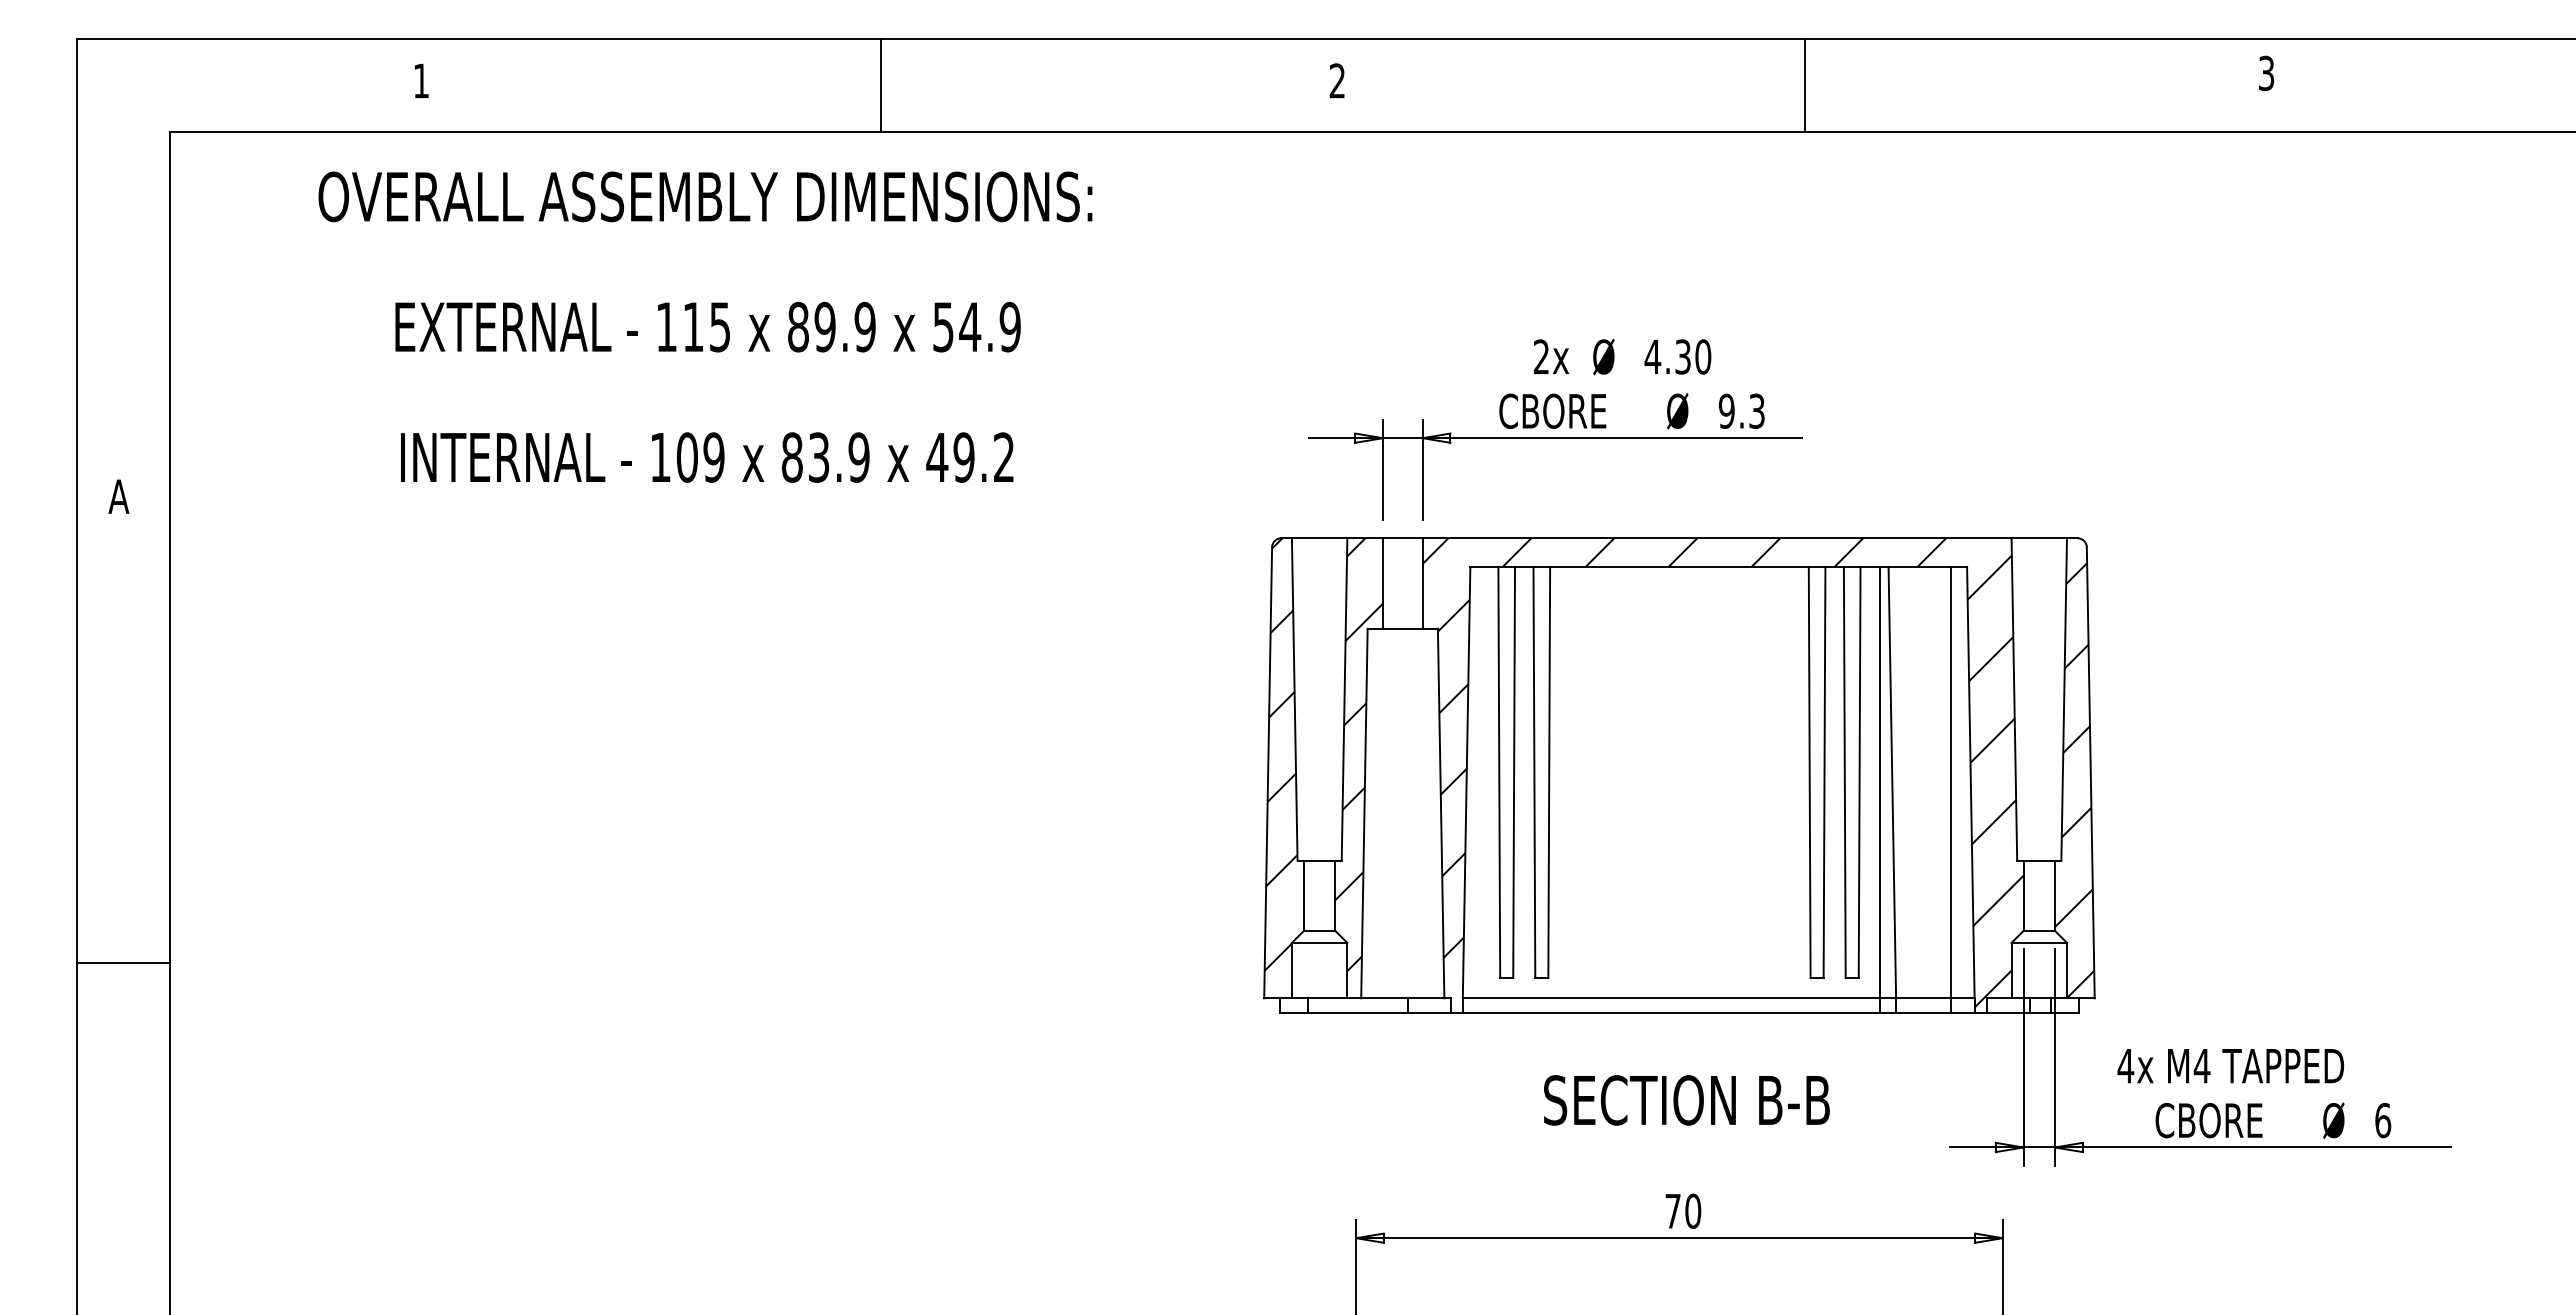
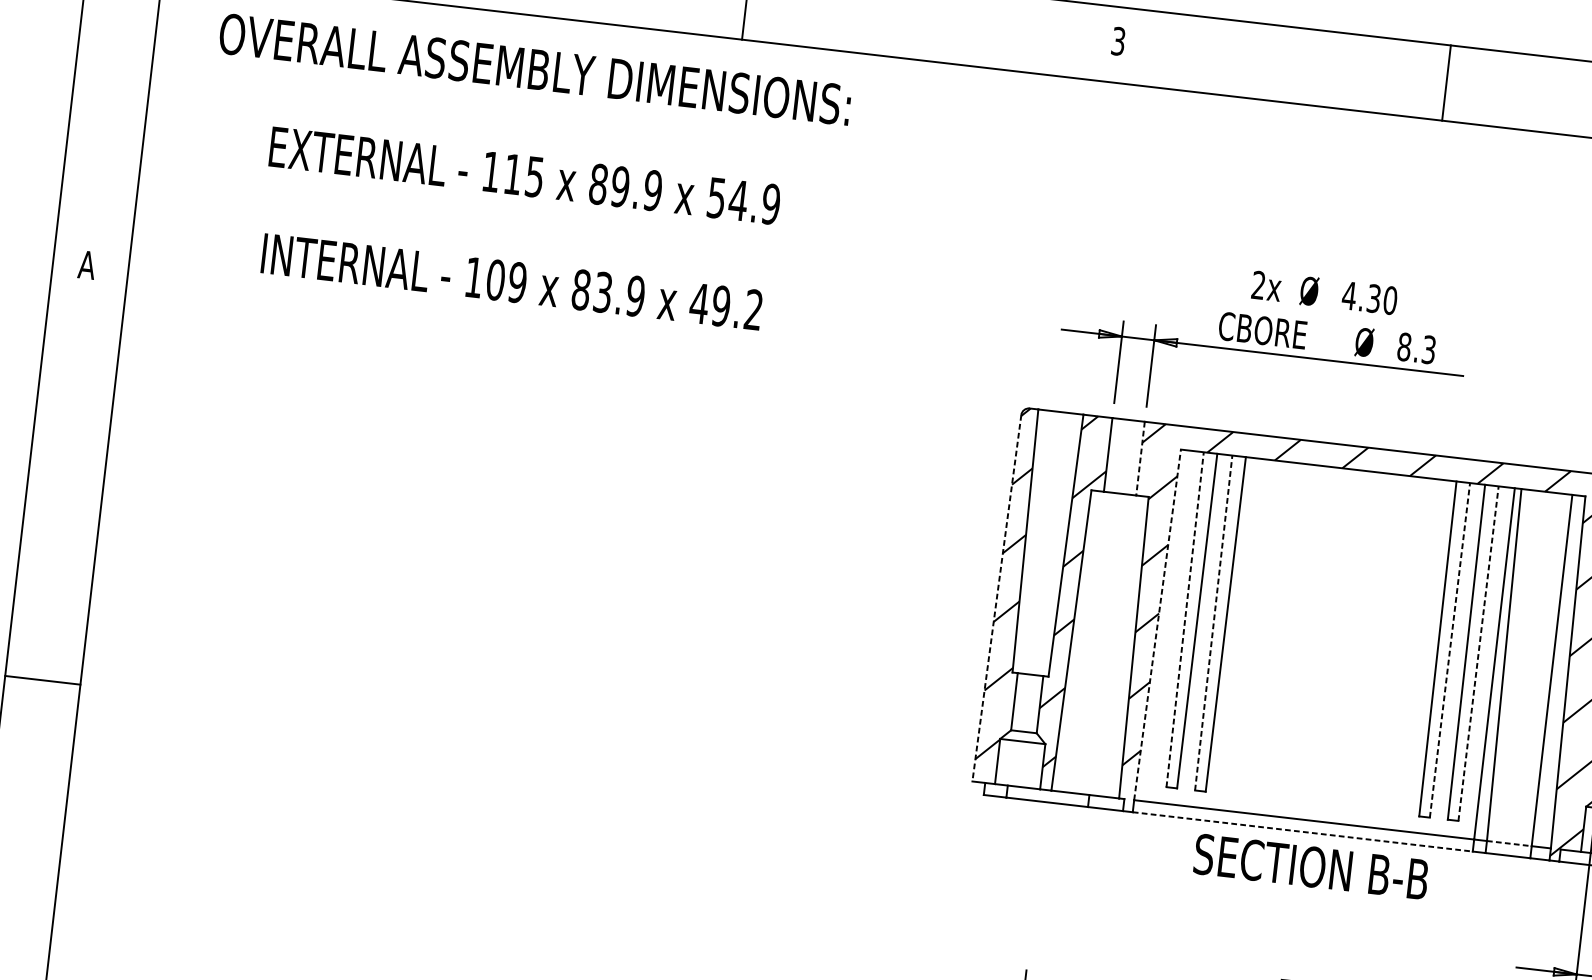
text: (1337, 80) -> (1118, 41), 2 -> 3
line: (1804, 85) -> (1446, 83), moved
text: (705, 326) -> (522, 175), moved
text: (1726, 410) -> (1404, 346), 9.3 -> 8.3
line: (1422, 584) -> (1140, 459), solid -> dashed
line: (1268, 772) -> (997, 597), solid -> dashed
line: (1499, 772) -> (1185, 619), solid -> dashed
line: (1534, 772) -> (1213, 623), solid -> dashed
line: (1824, 772) -> (1449, 650), solid -> dashed
line: (1859, 772) -> (1478, 653), solid -> dashed
line: (1466, 782) -> (1157, 624), solid -> dashed
line: (123, 963) -> (42, 680), moved
line: (1924, 998) -> (1510, 843), solid -> dashed
line: (1671, 1013) -> (1302, 832), solid -> dashed
text: (1686, 1100) -> (1311, 866), moved

